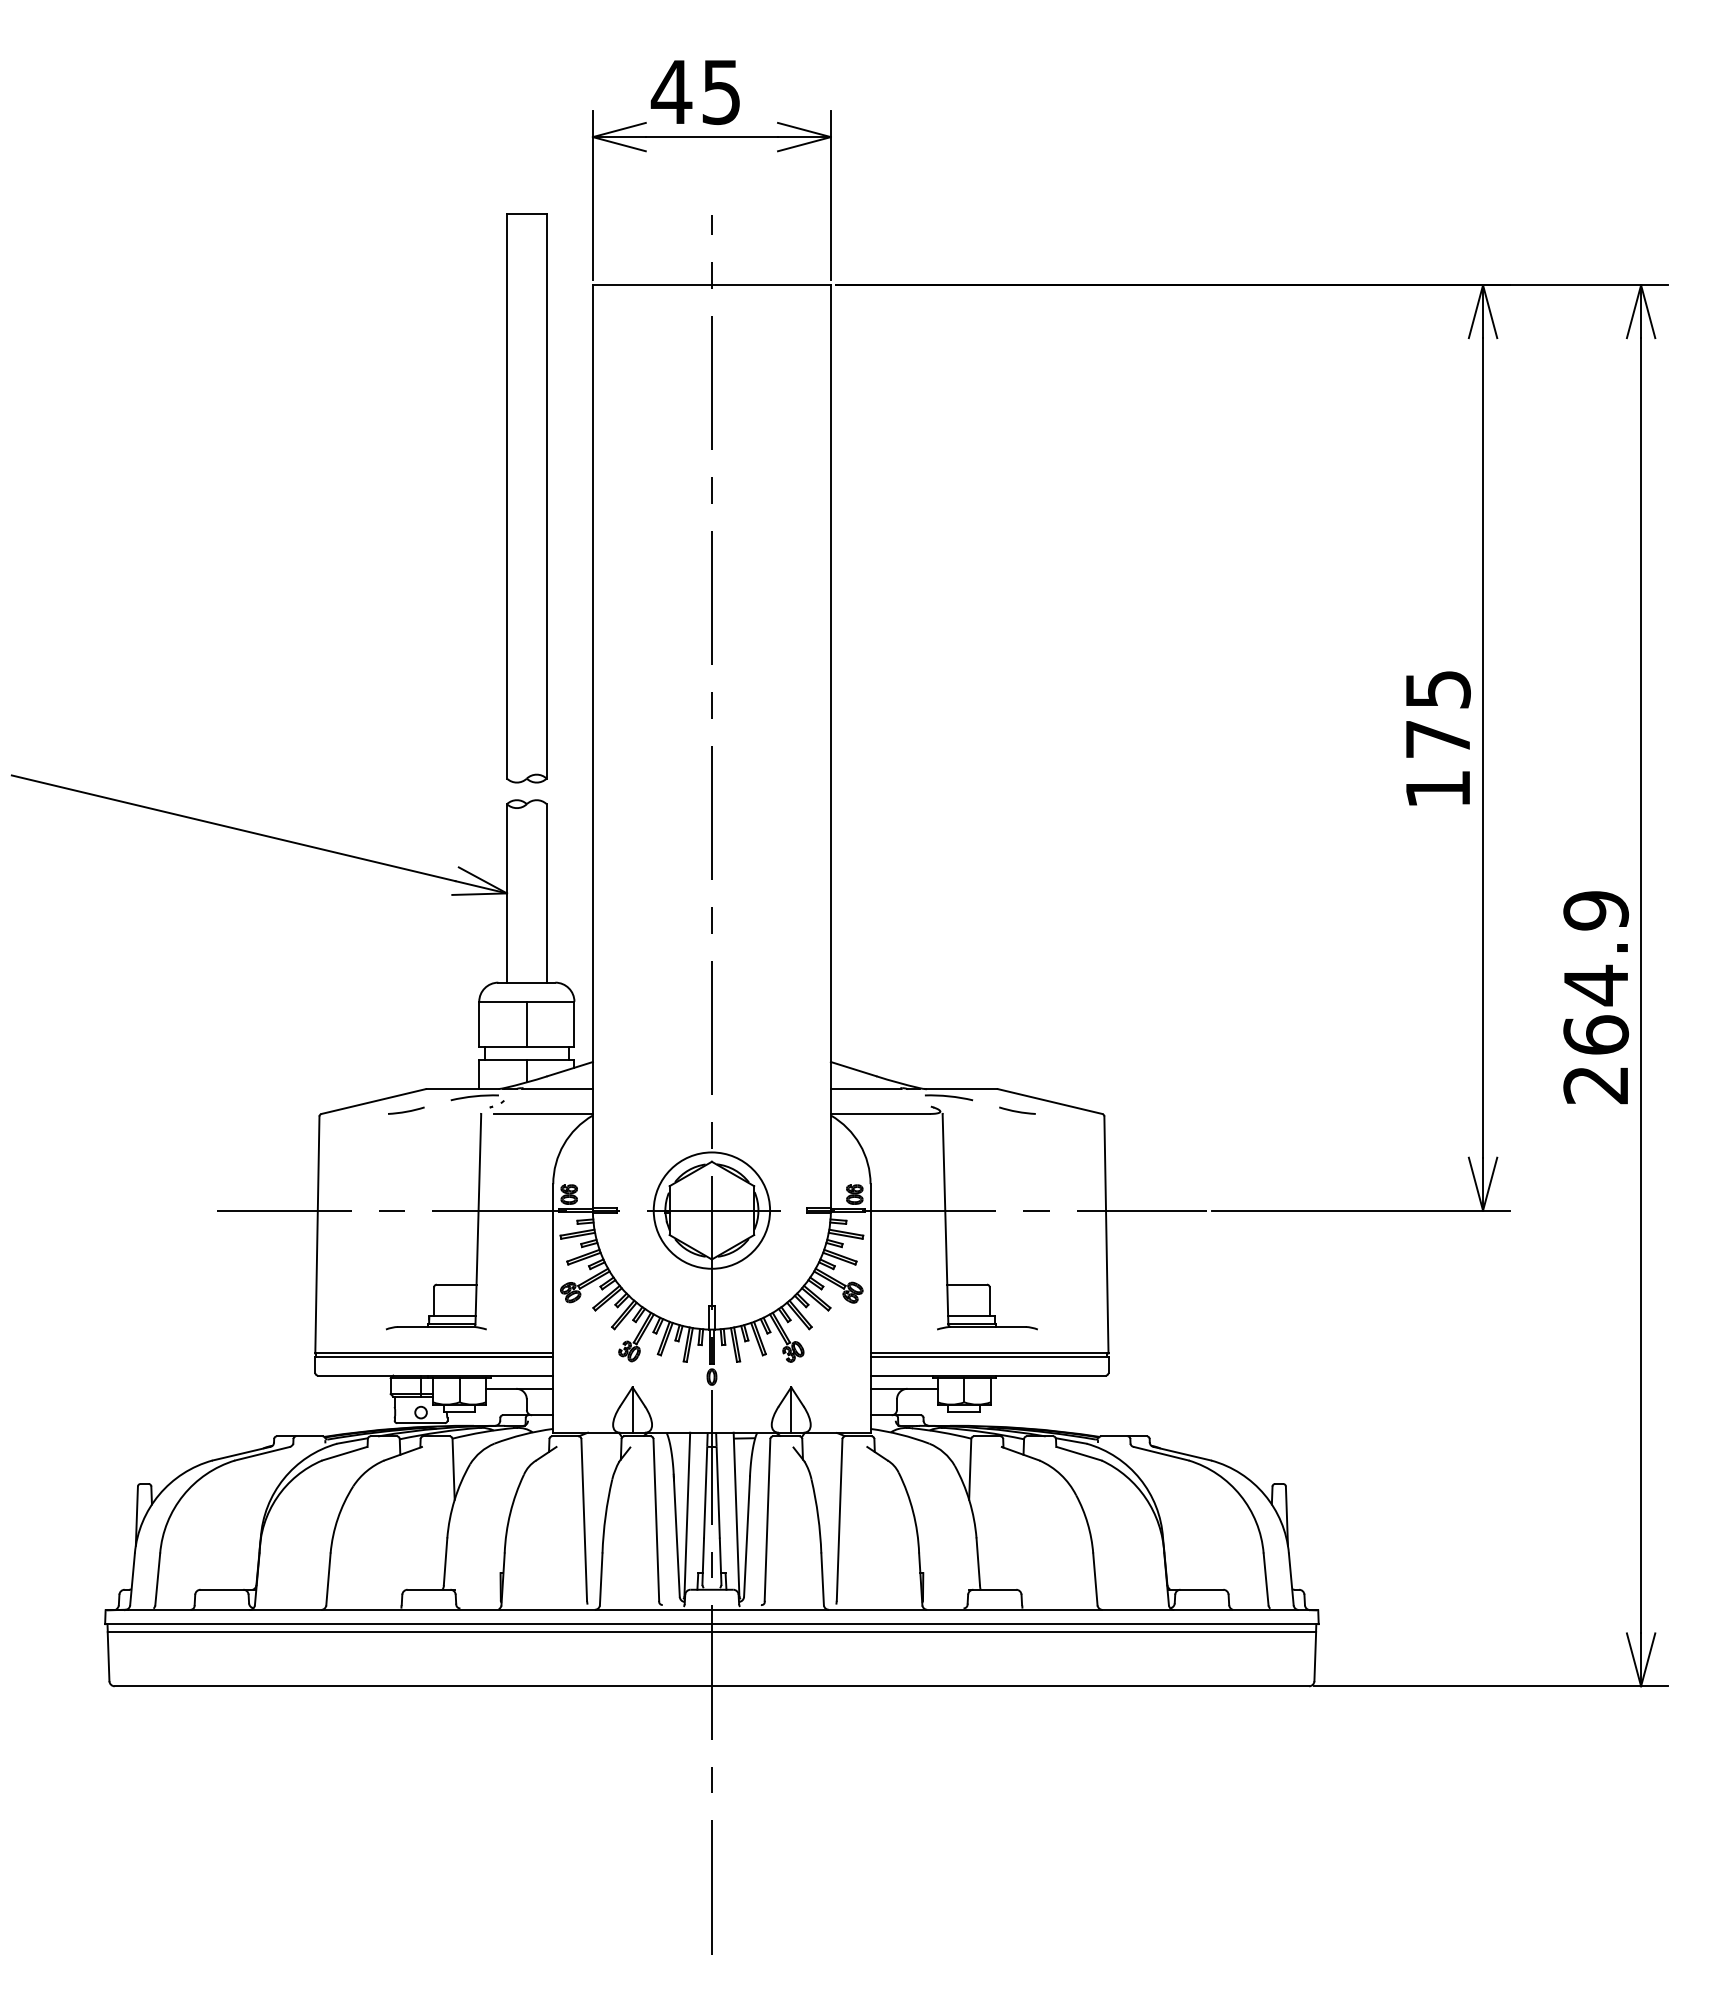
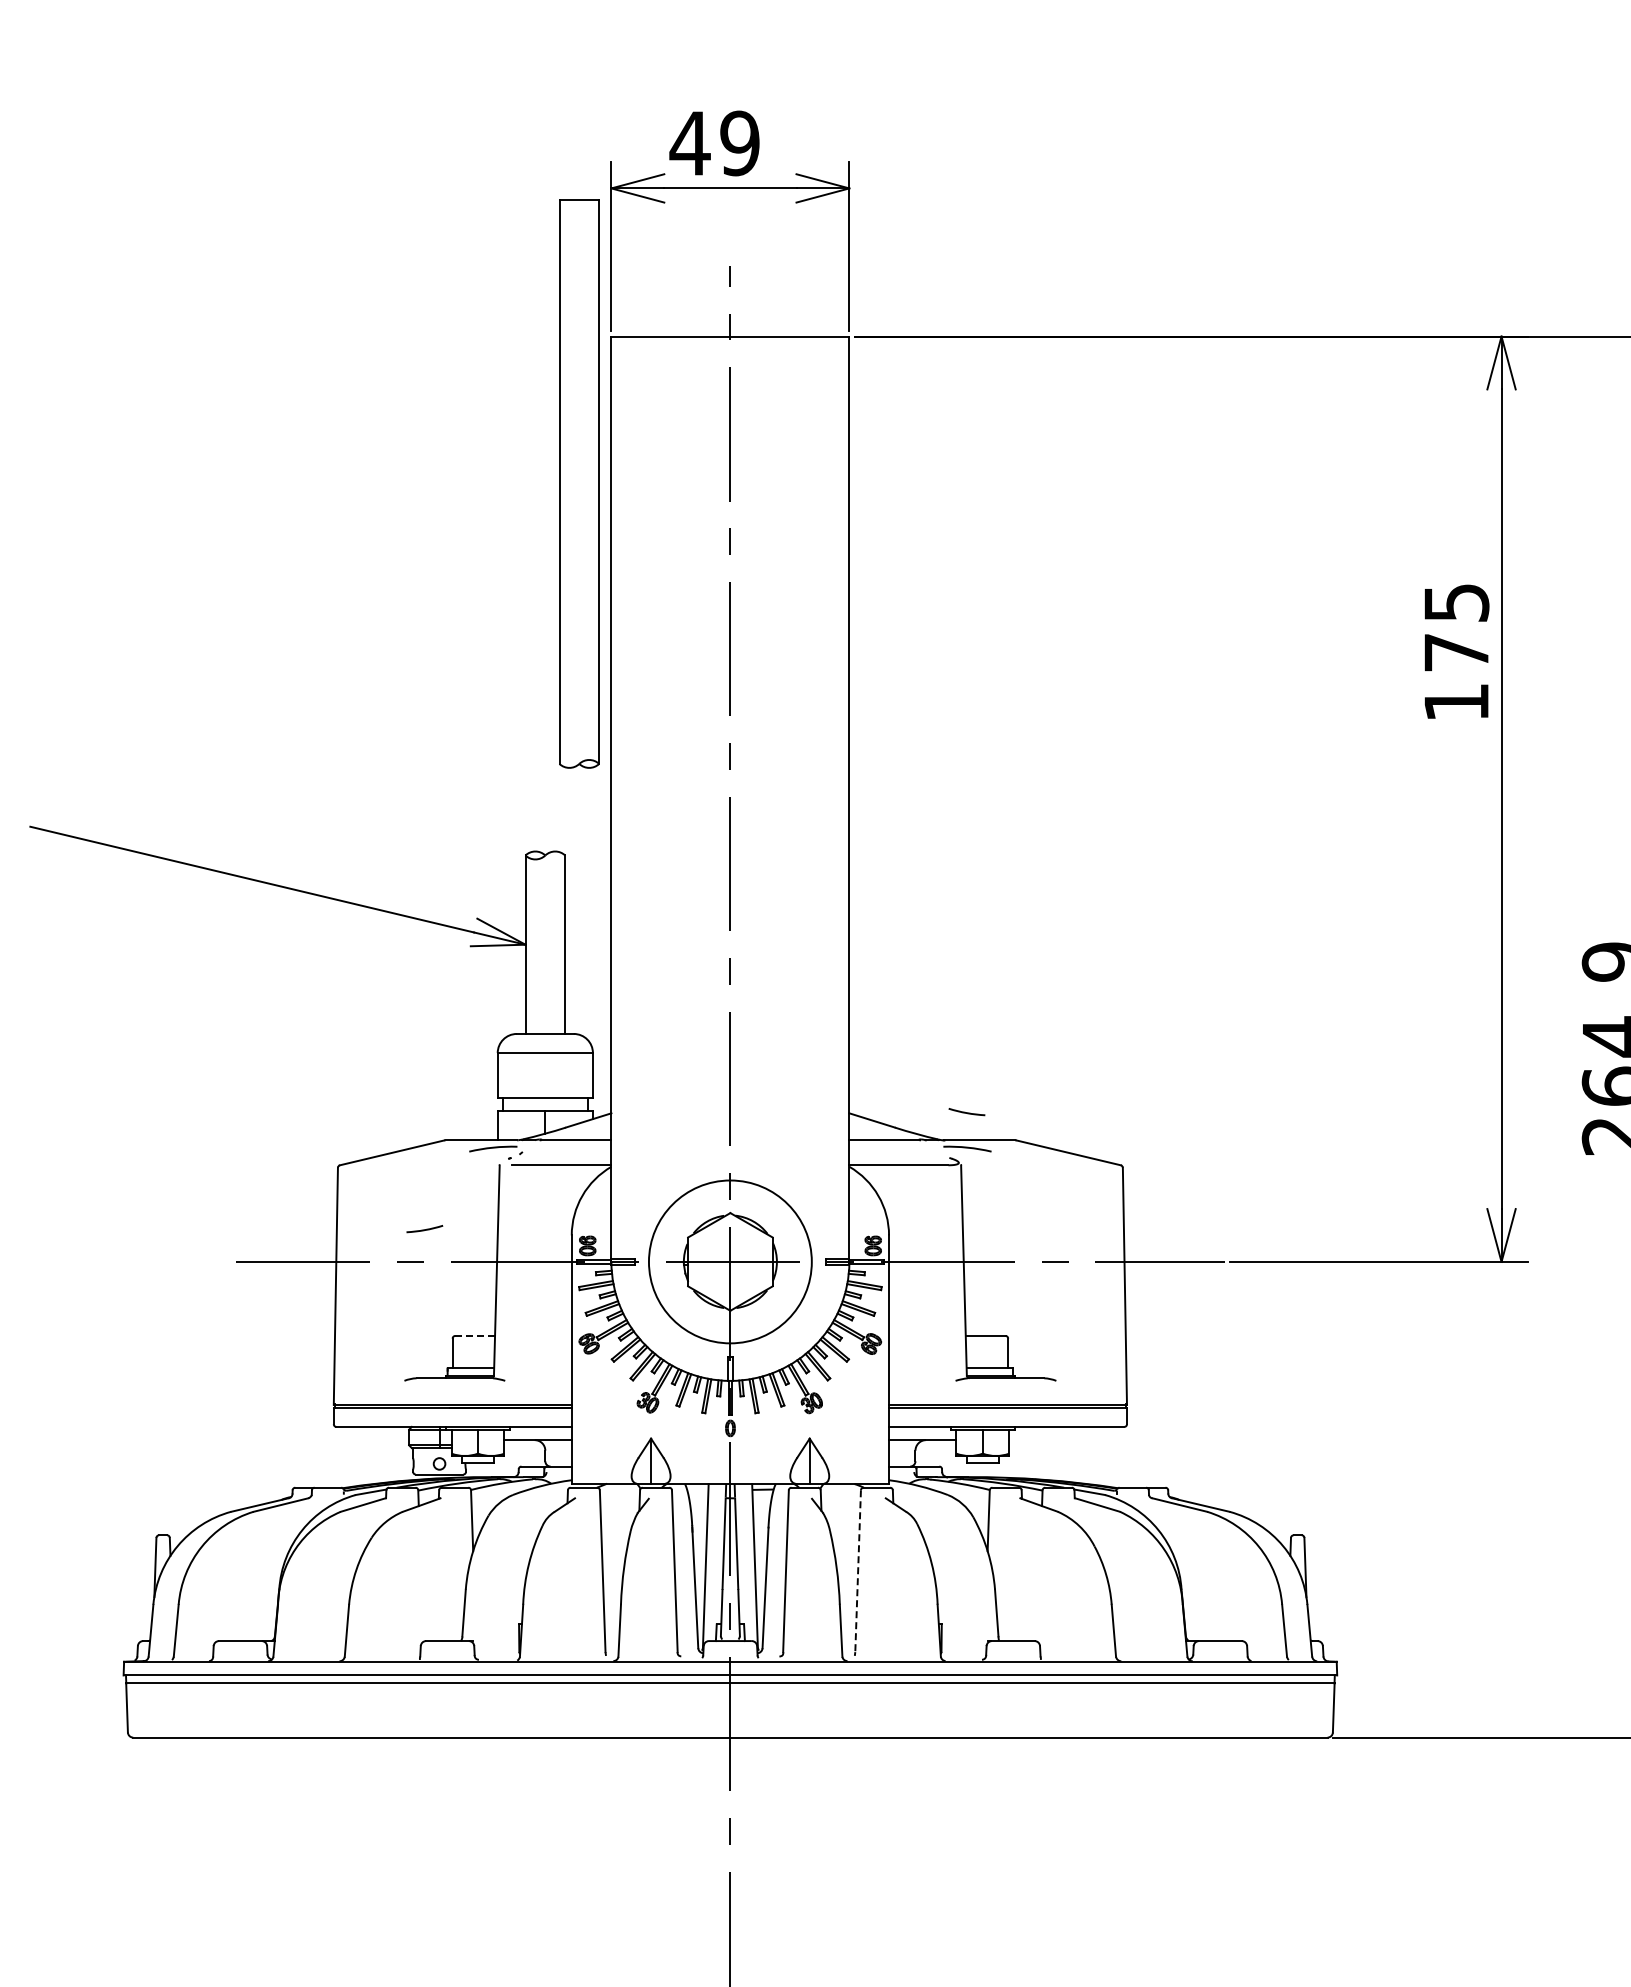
text: (721, 91) -> (739, 142), 45 -> 49
part: (526, 498) -> (578, 483), moved
text: (1438, 738) -> (1456, 651), moved
line: (526, 1023) -> (544, 1074), removed
arc: (406, 1110) -> (424, 1228), moved
arc: (1017, 1110) -> (966, 1111), moved
circle: (711, 1210) -> (729, 1261), size x1.4
line: (456, 1284) -> (474, 1335), solid -> dashed
line: (839, 1519) -> (857, 1570), solid -> dashed

